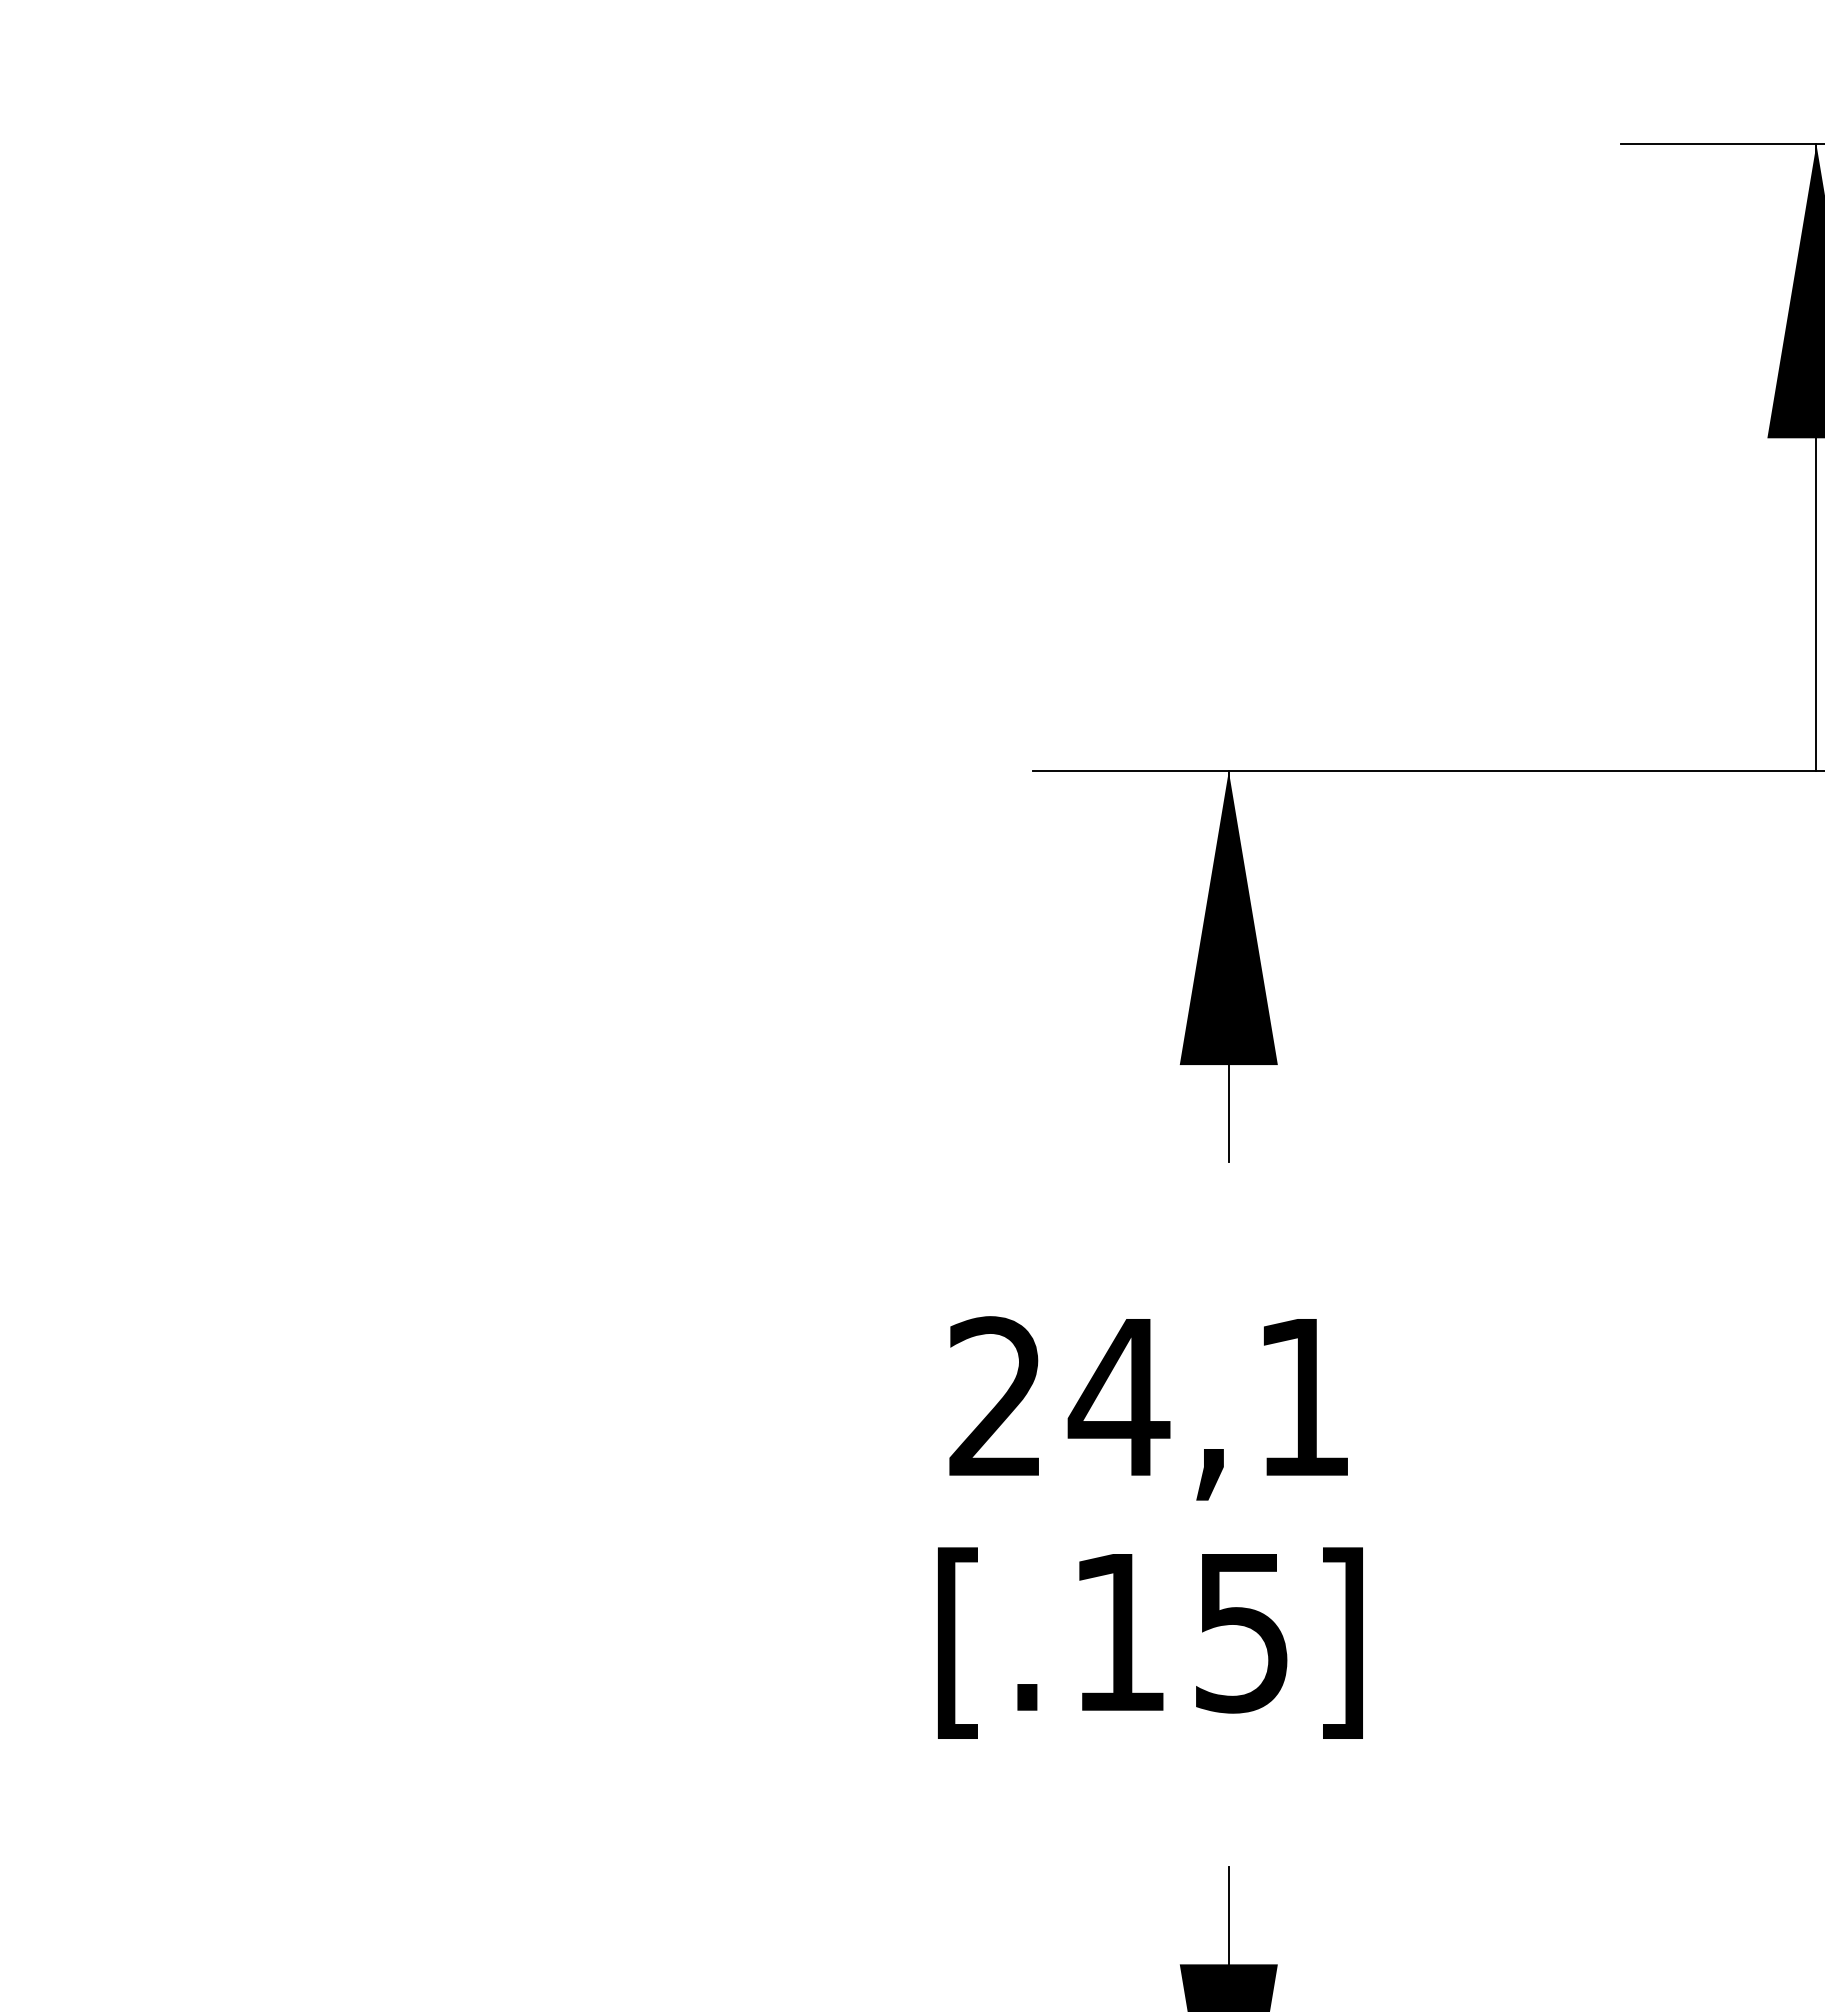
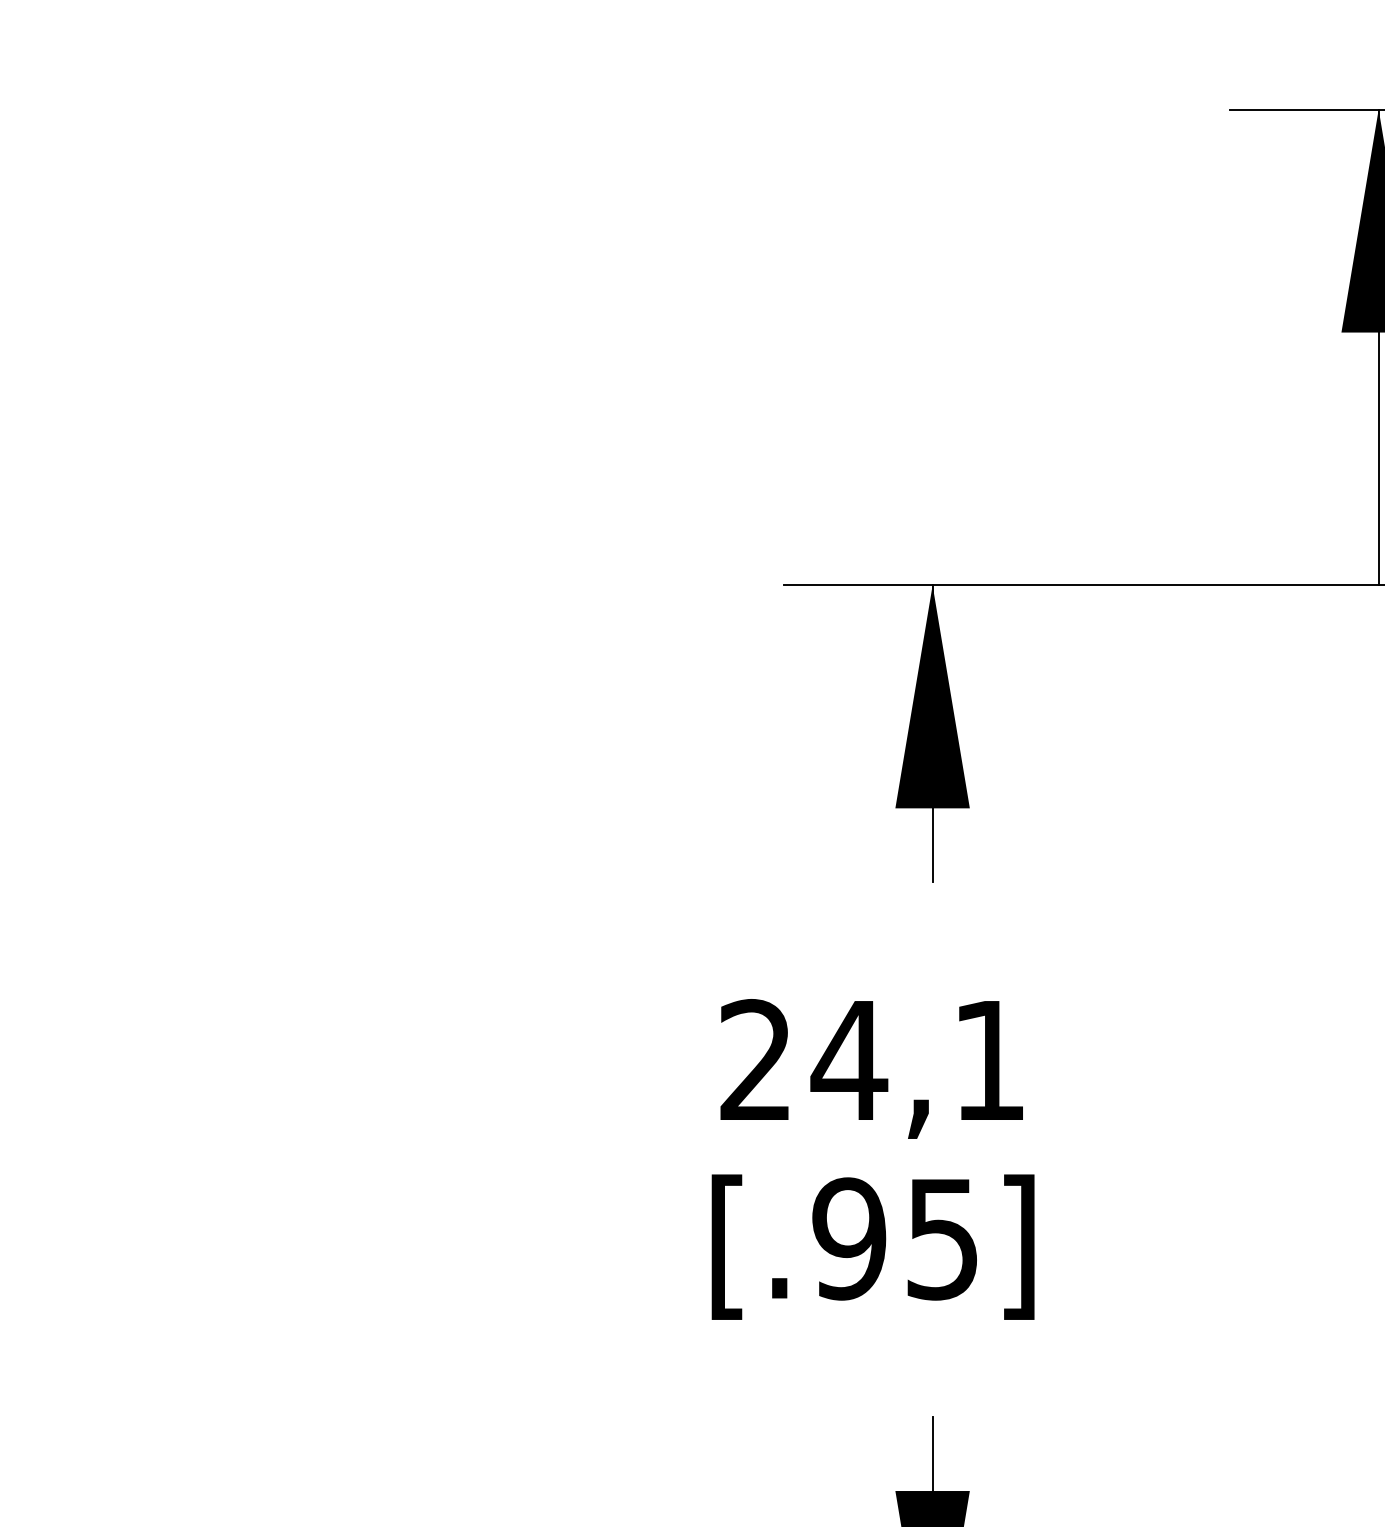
text: (1118, 1632) -> (848, 1239), [.15] -> [.95]

